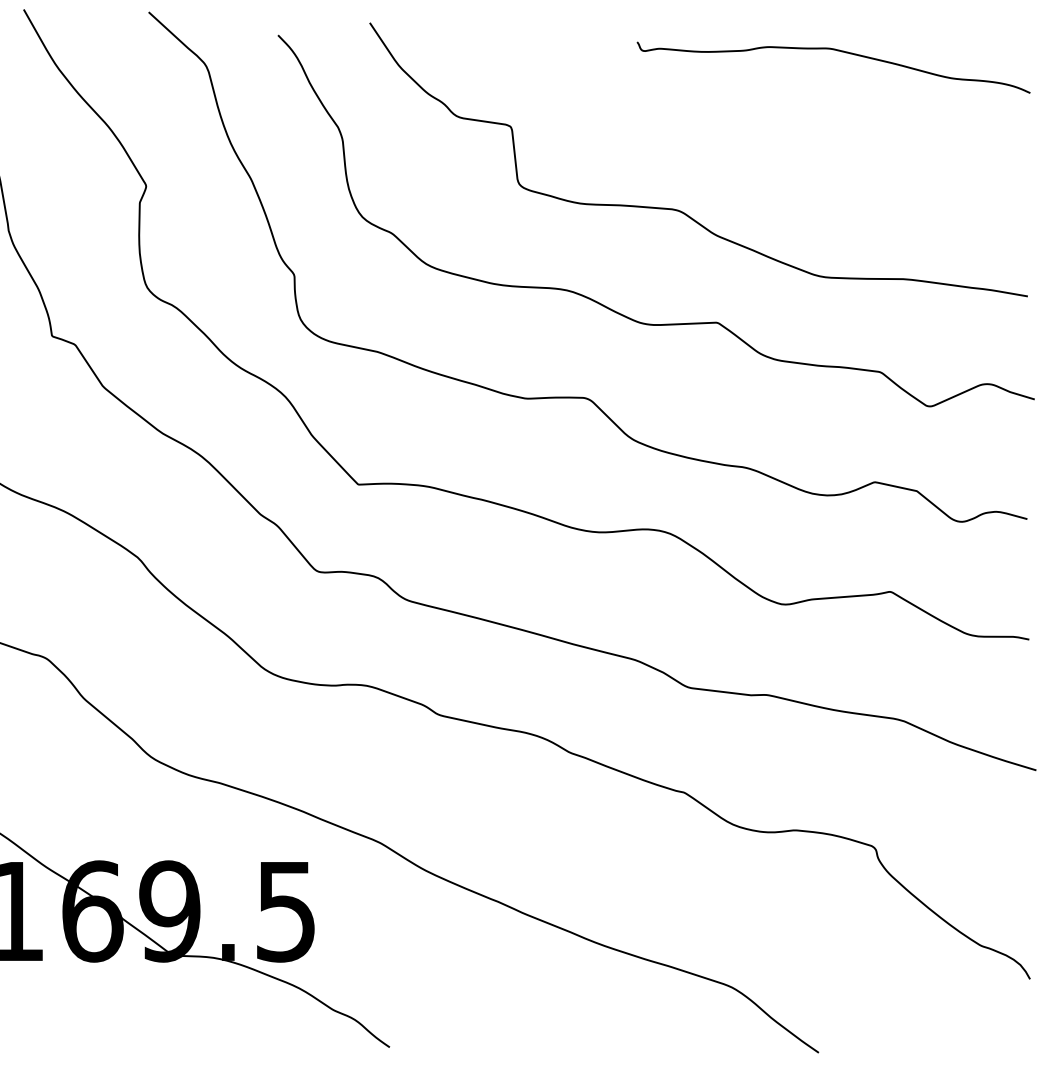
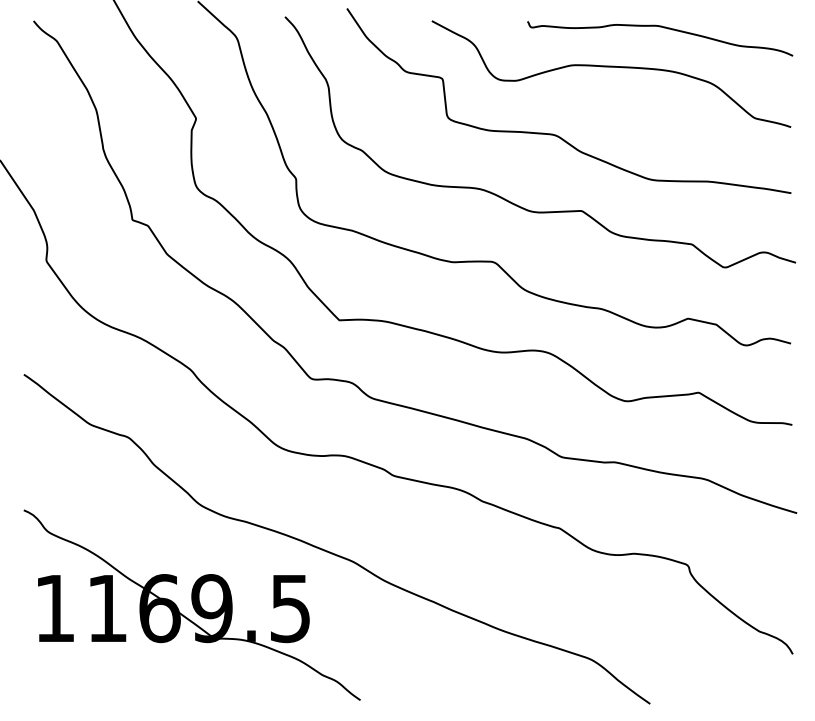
curve: (761, 110) -> (611, 67), added

